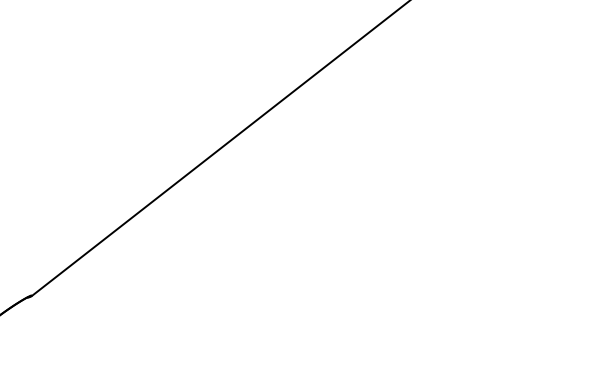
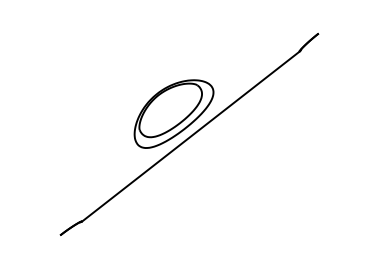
part: (198, 99) -> (173, 113), added

